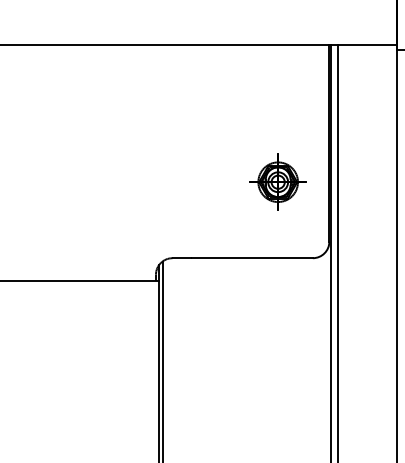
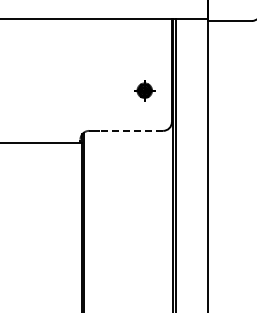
part: (277, 181) -> (144, 90), size x0.7
line: (252, 257) -> (131, 130), solid -> dashed

